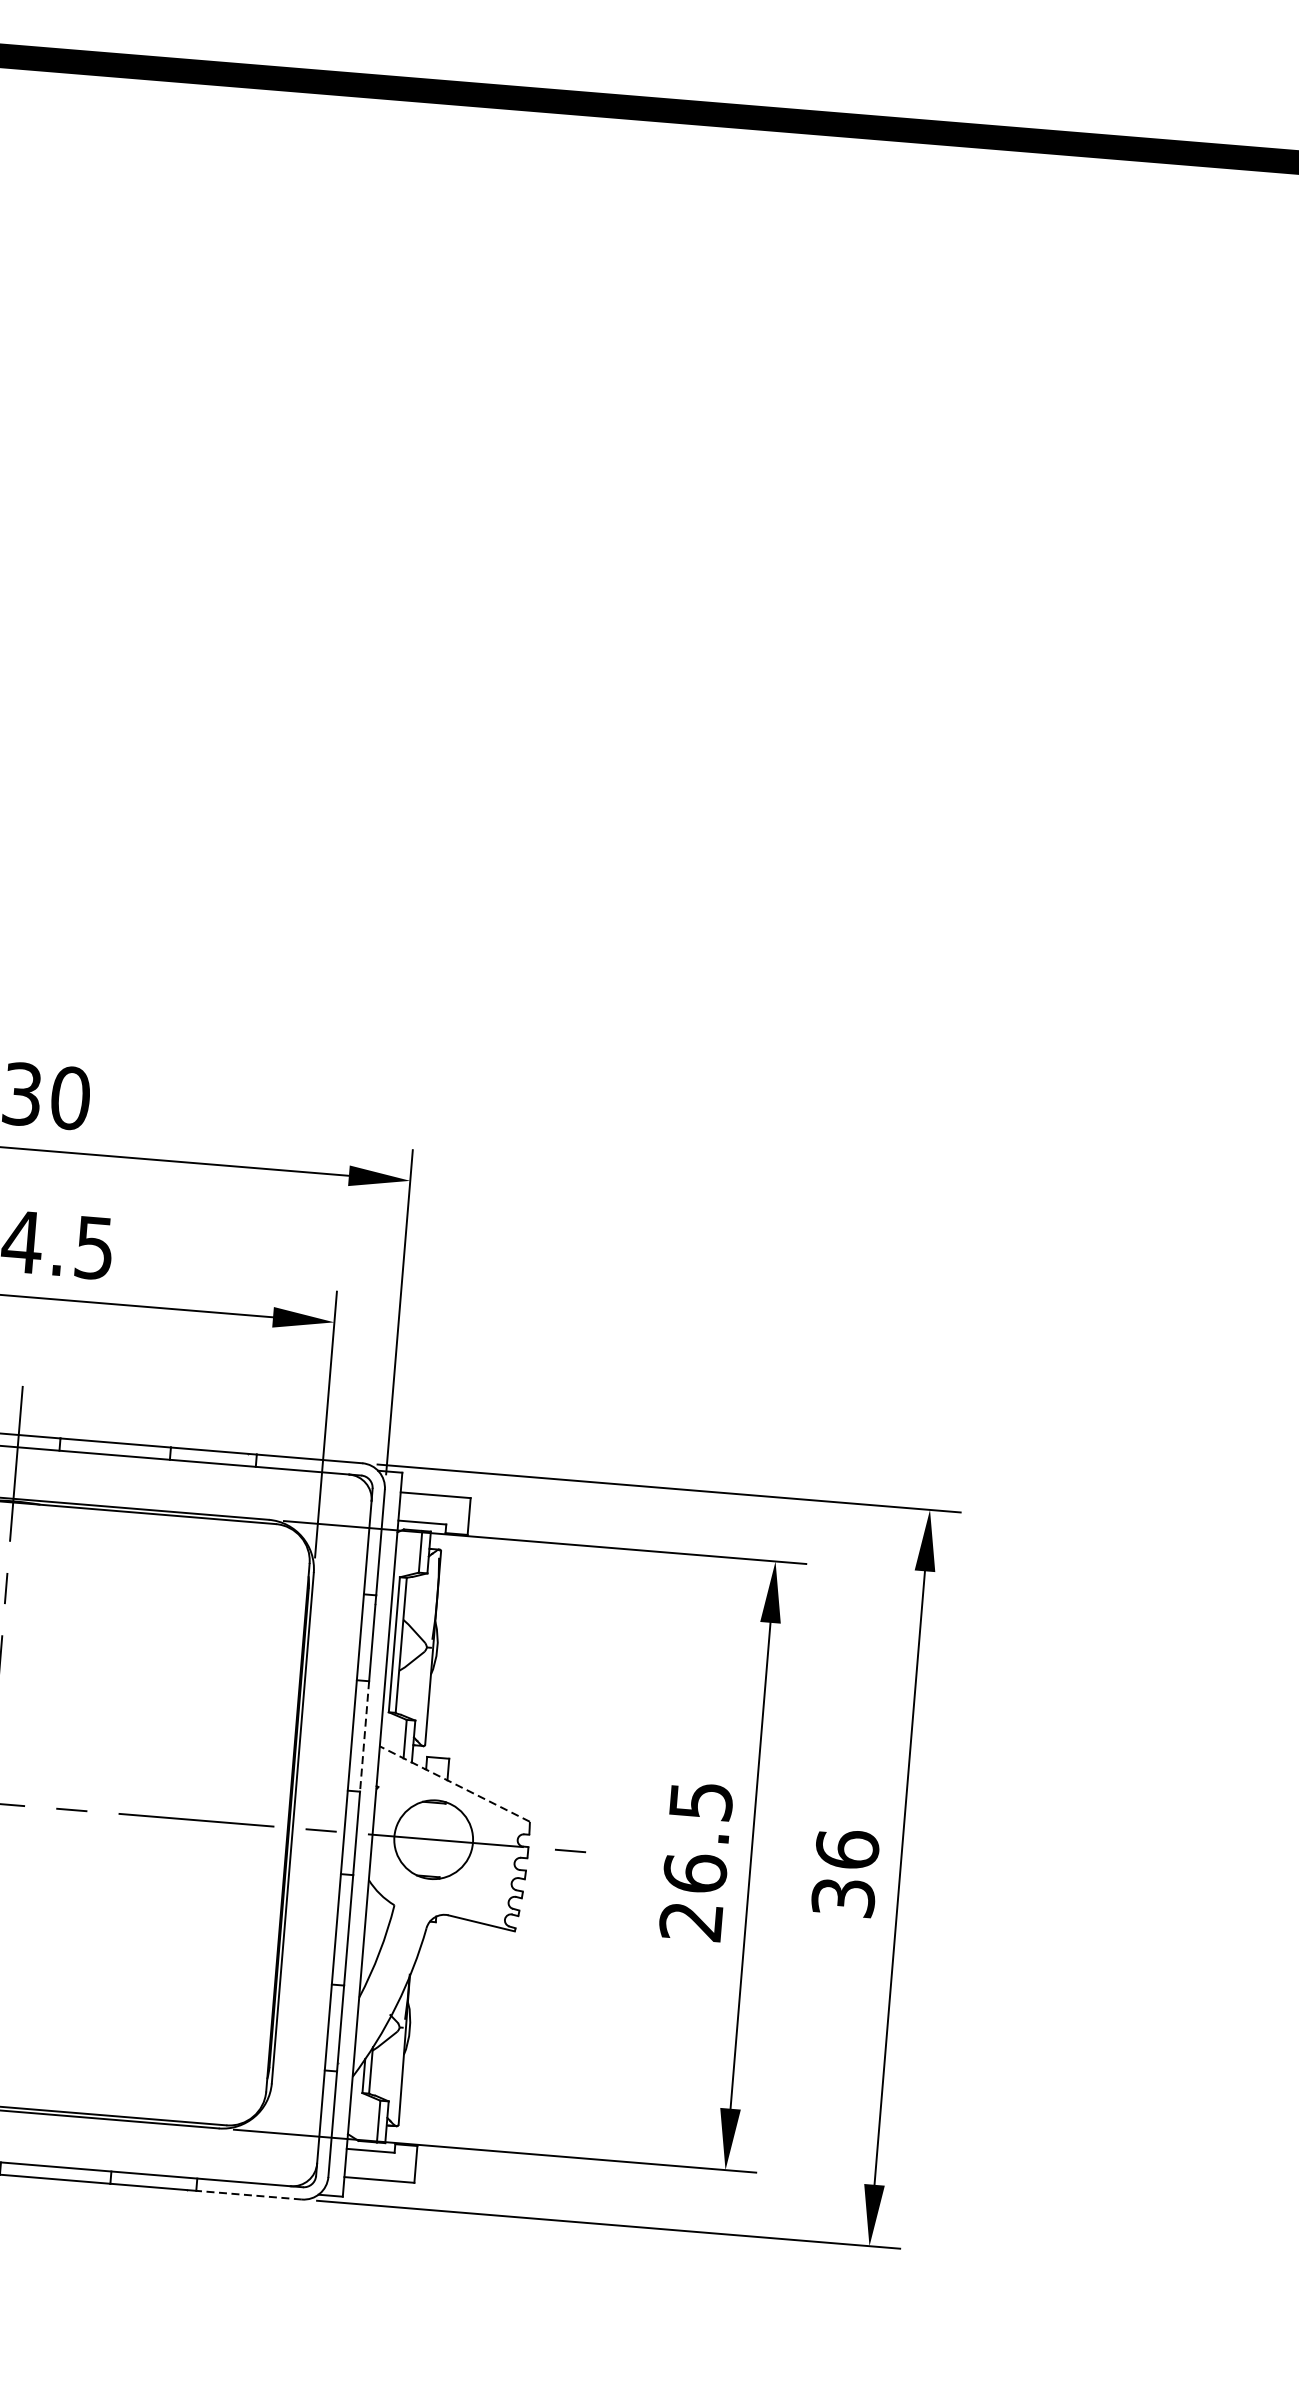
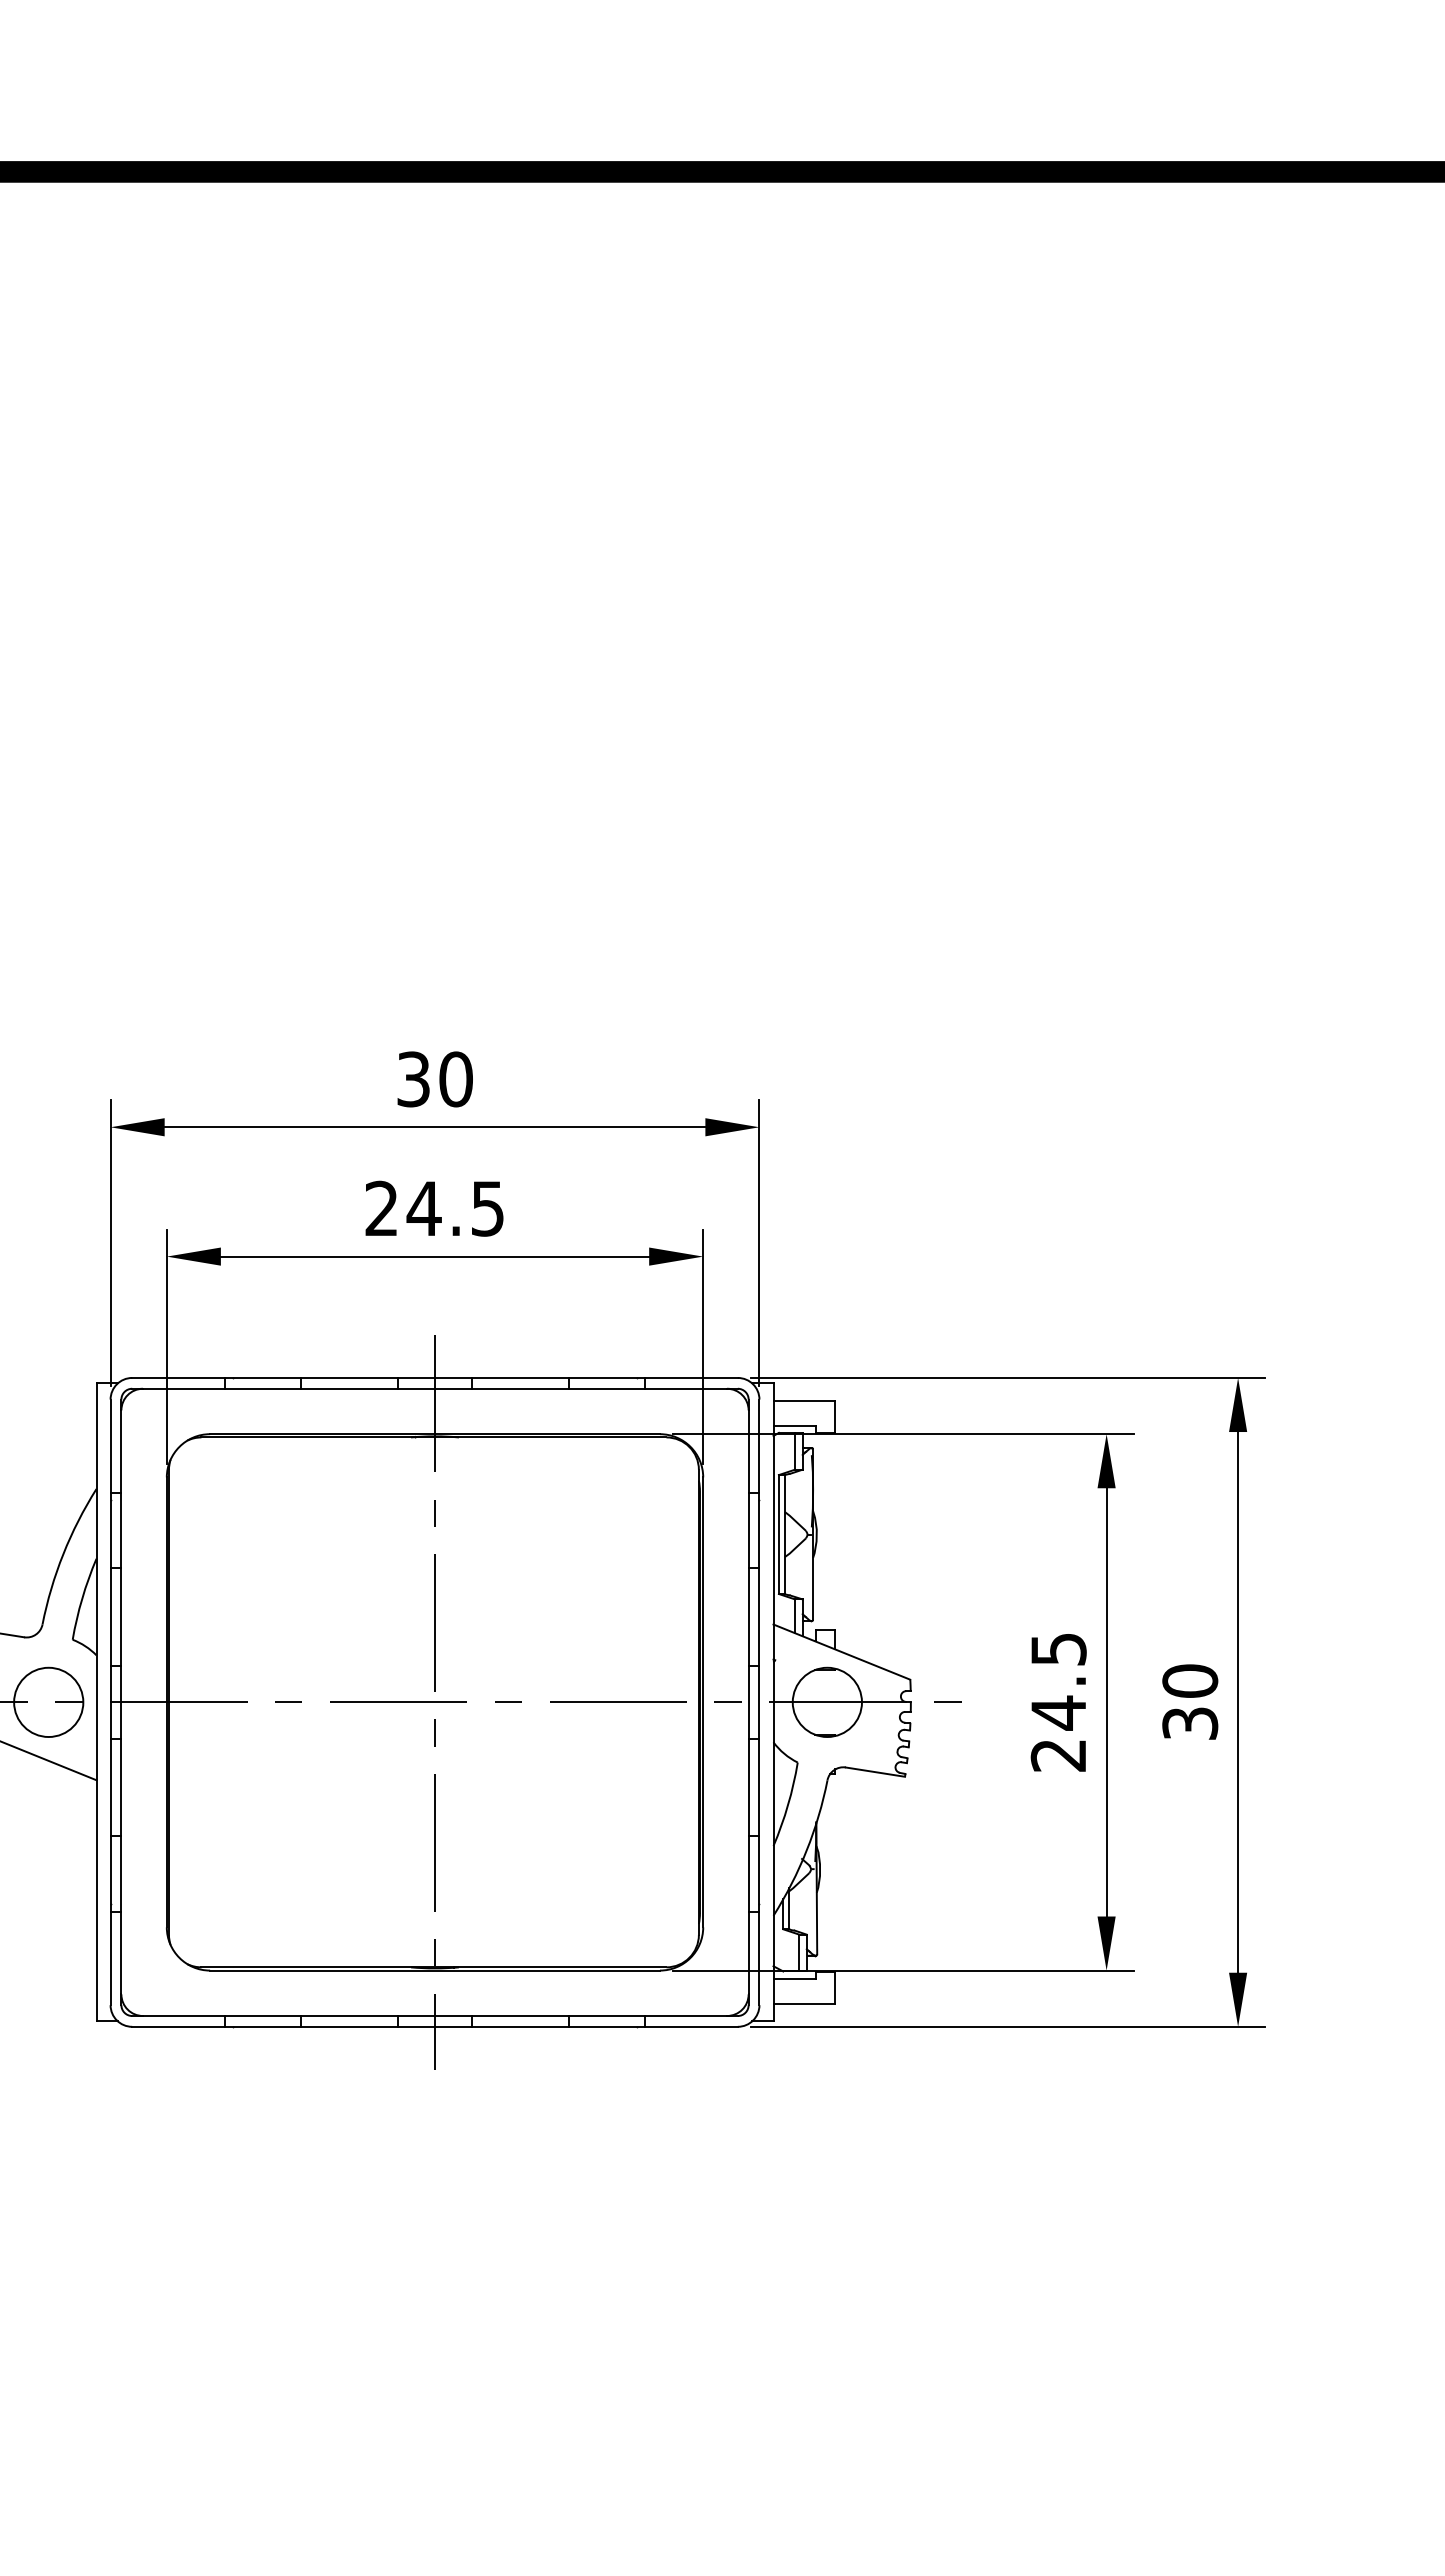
line: (364, 1735) -> (759, 1616), dashed -> solid
line: (454, 1784) -> (841, 1652), dashed -> solid
text: (847, 1848) -> (1190, 1680), 36 -> 30
text: (695, 1872) -> (1058, 1712), 26.5 -> 24.5
line: (249, 2194) -> (691, 2026), dashed -> solid

